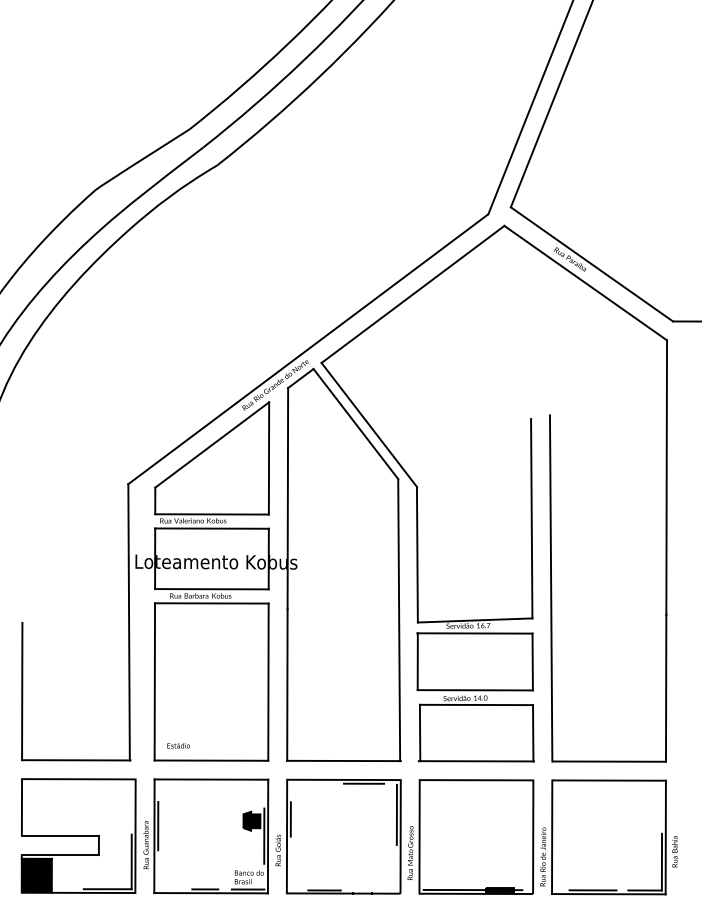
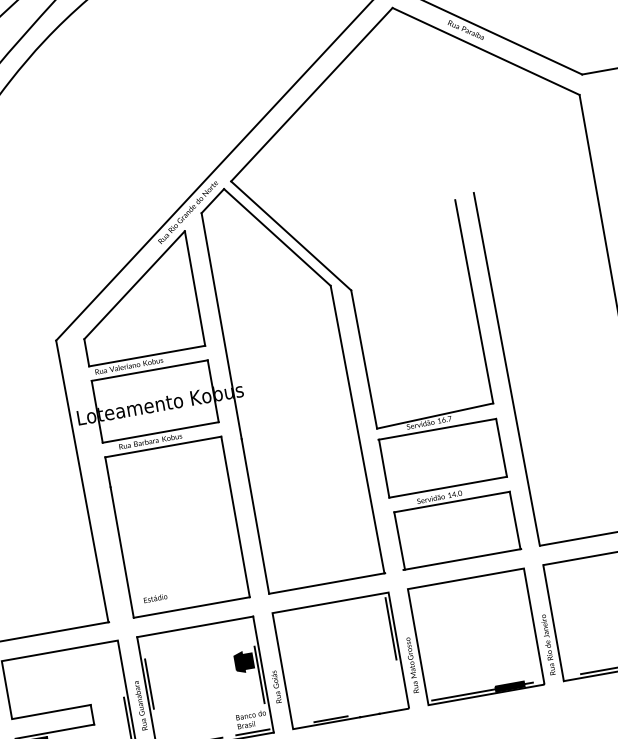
line: (363, 783) -> (351, 602), removed
line: (290, 819) -> (283, 653), removed

